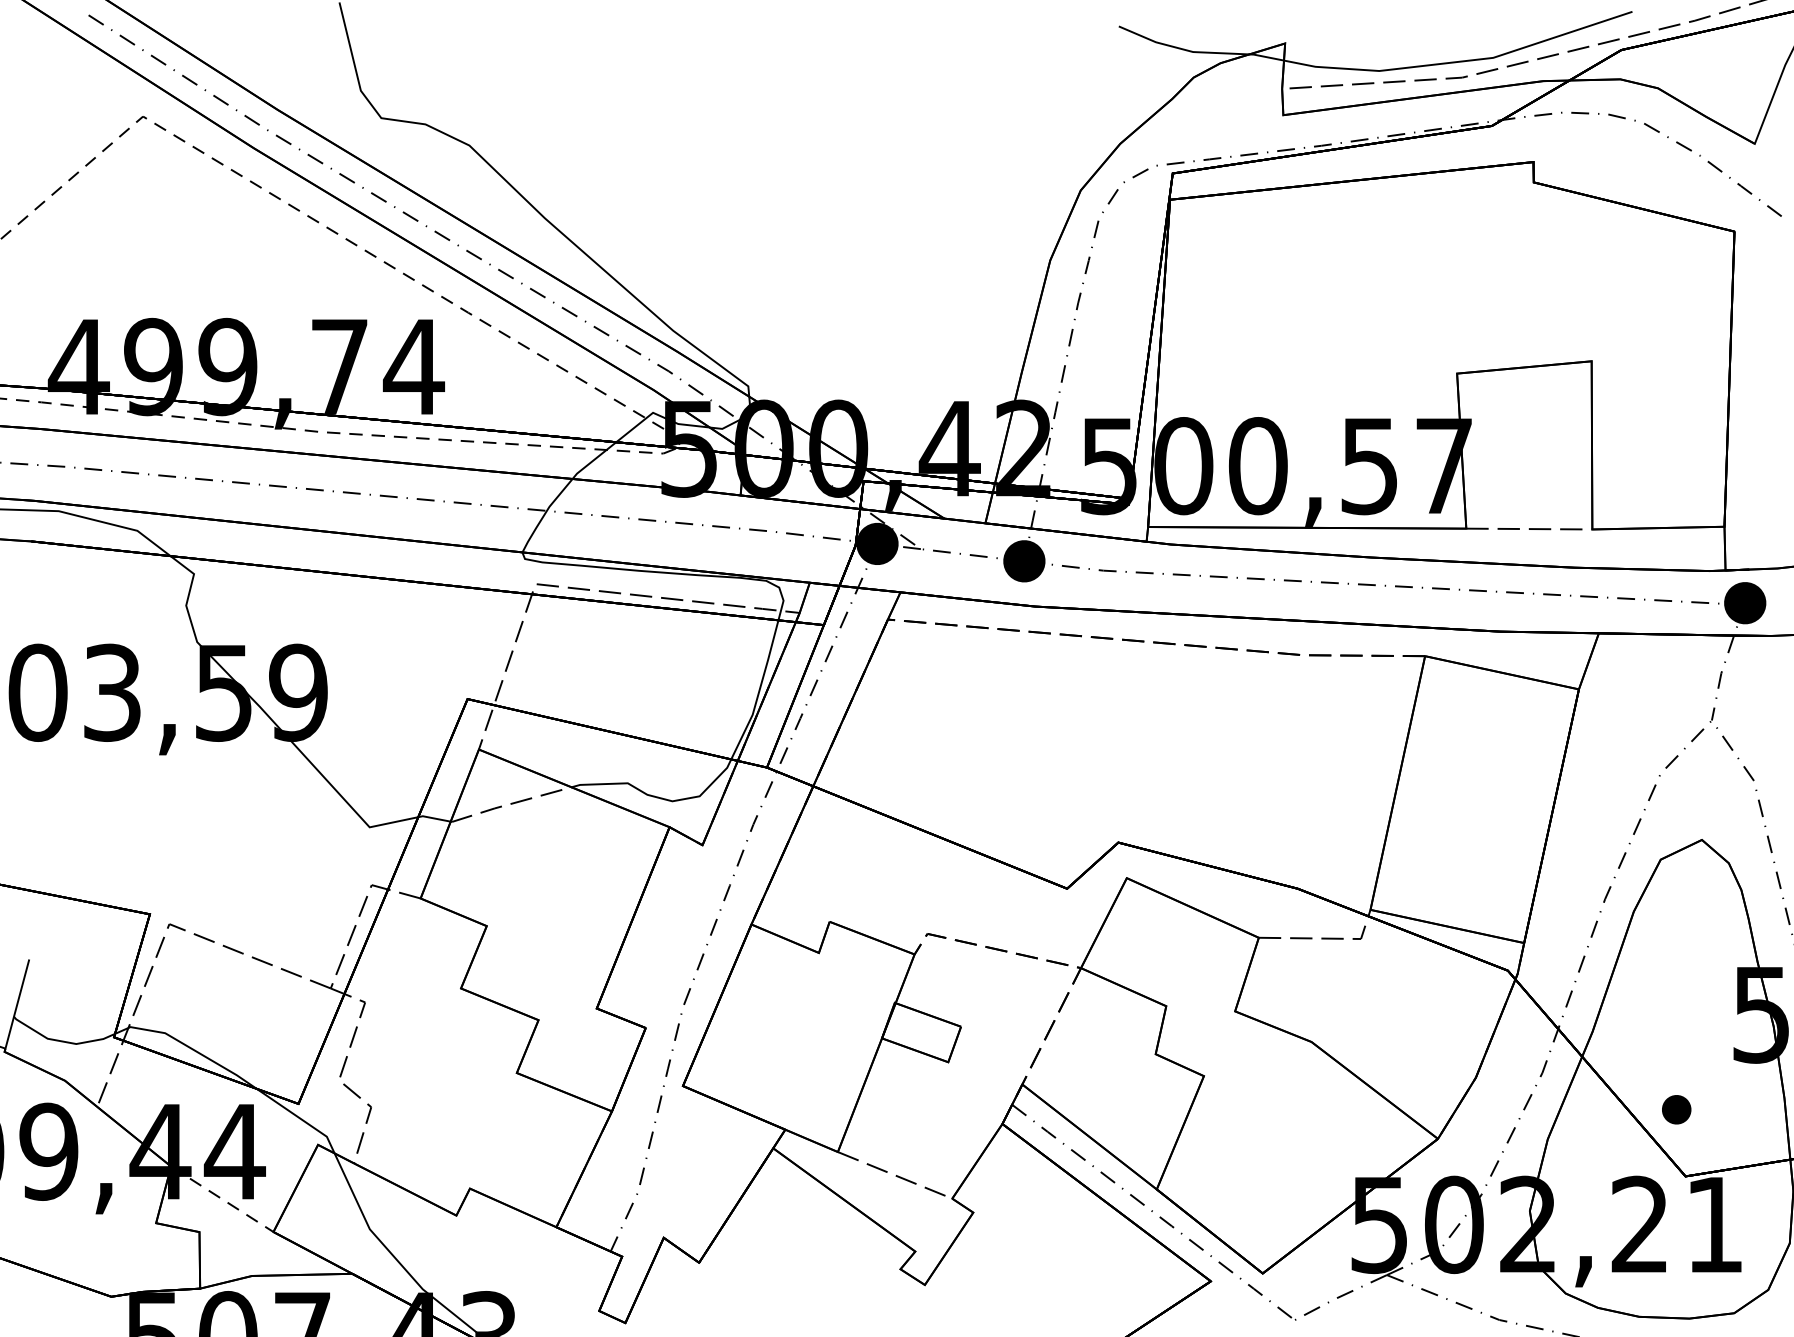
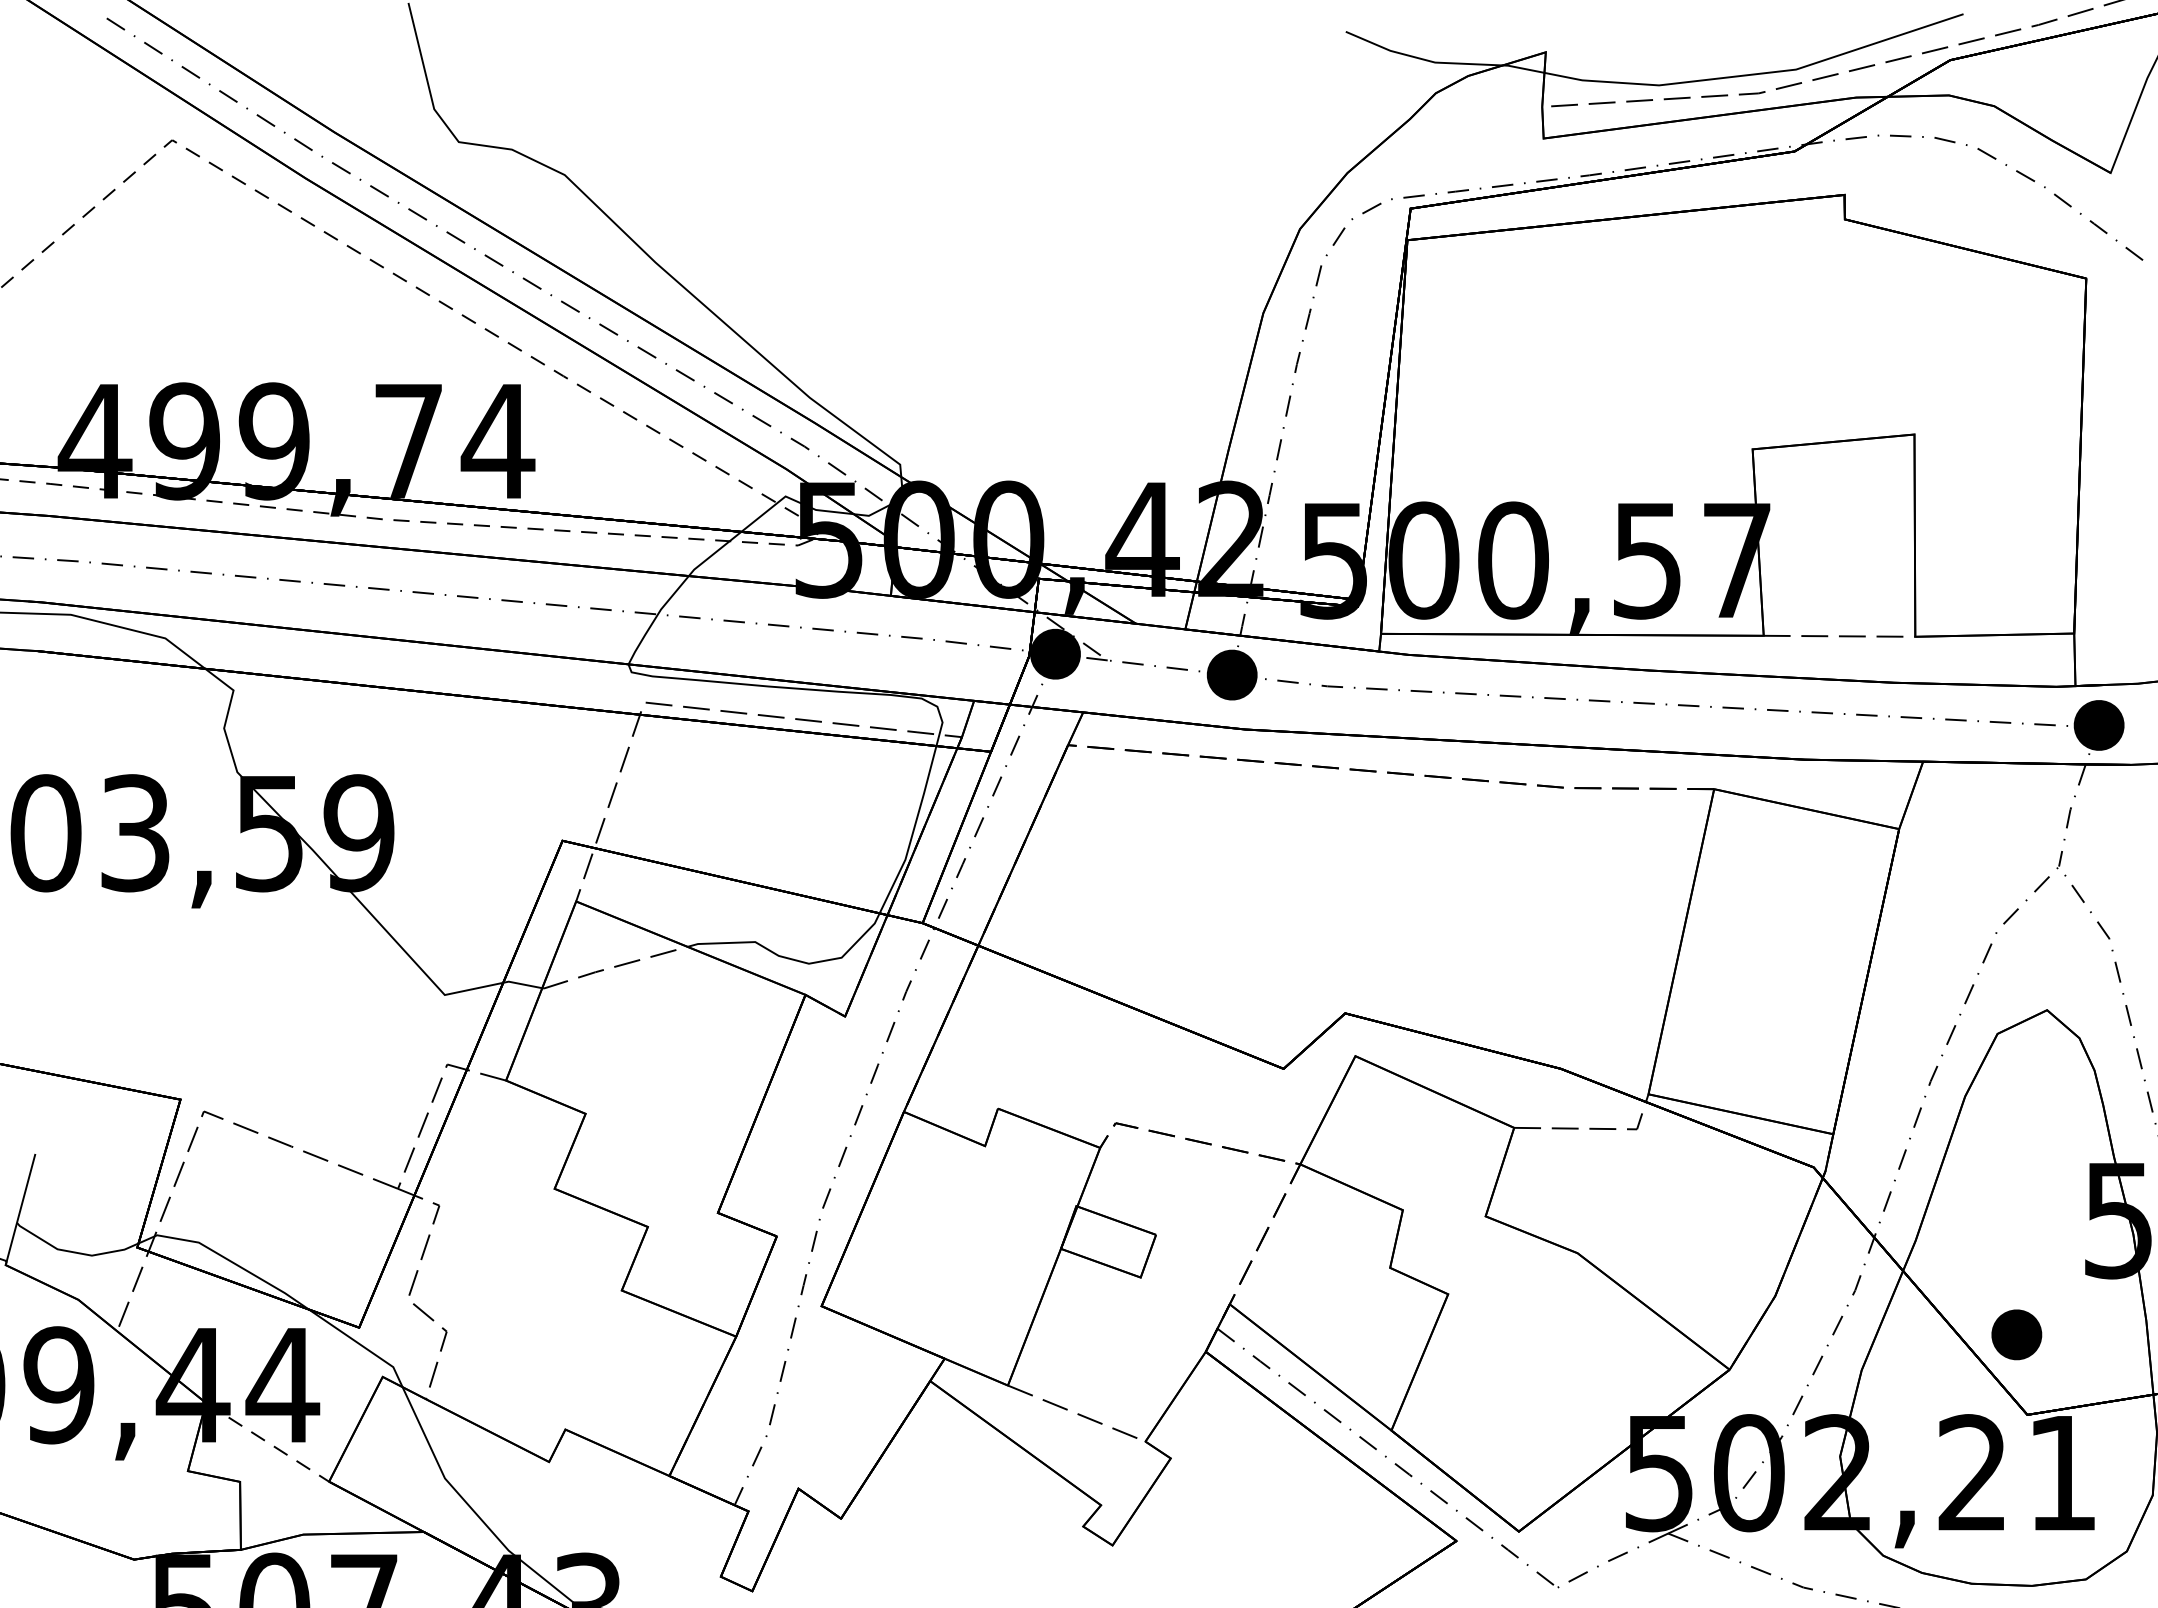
part: (1676, 1109) -> (2016, 1334), size x1.43

